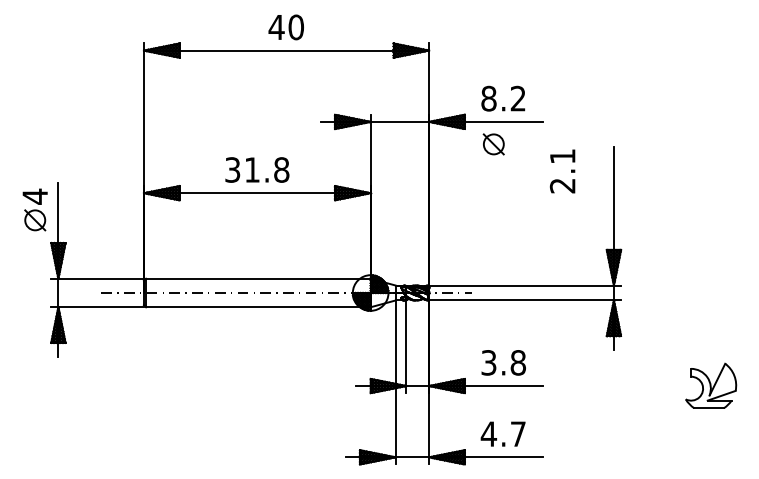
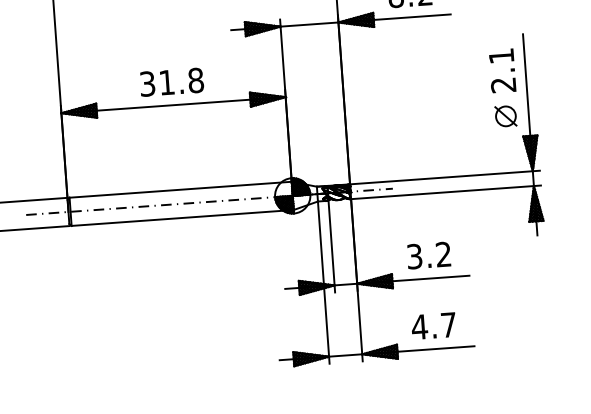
part: (493, 144) -> (505, 116), moved
text: (562, 171) -> (502, 70), moved
text: (517, 362) -> (442, 254), 3.8 -> 3.2

